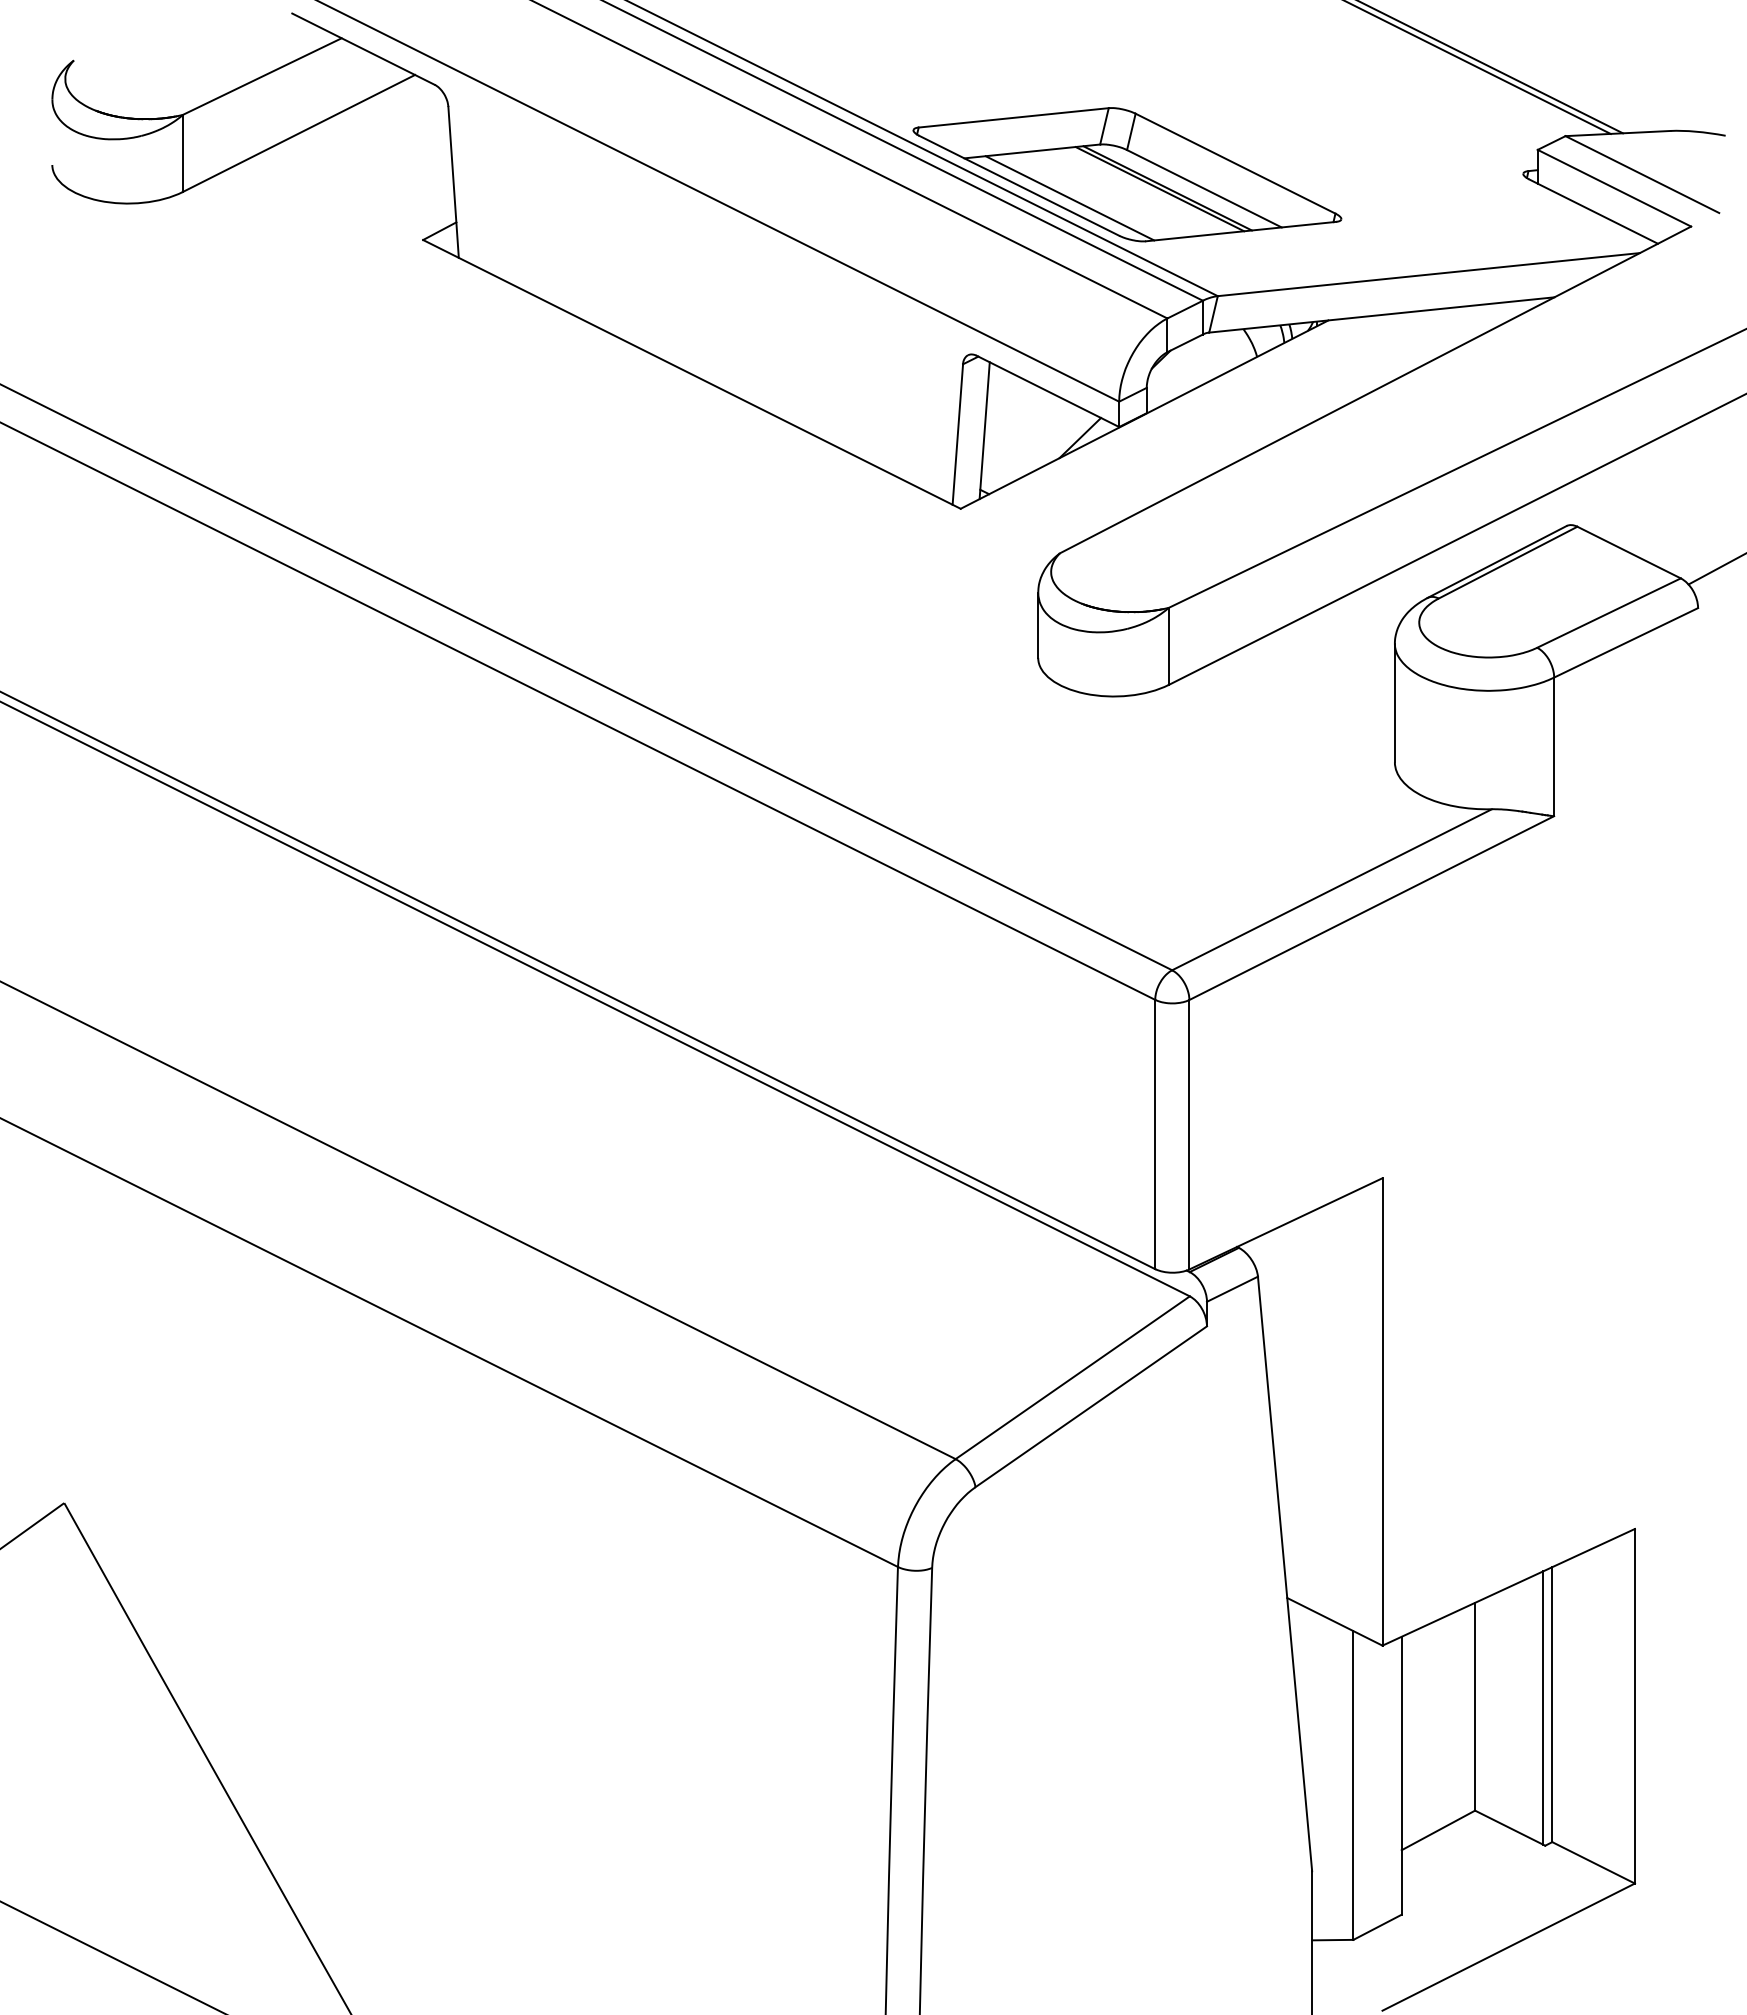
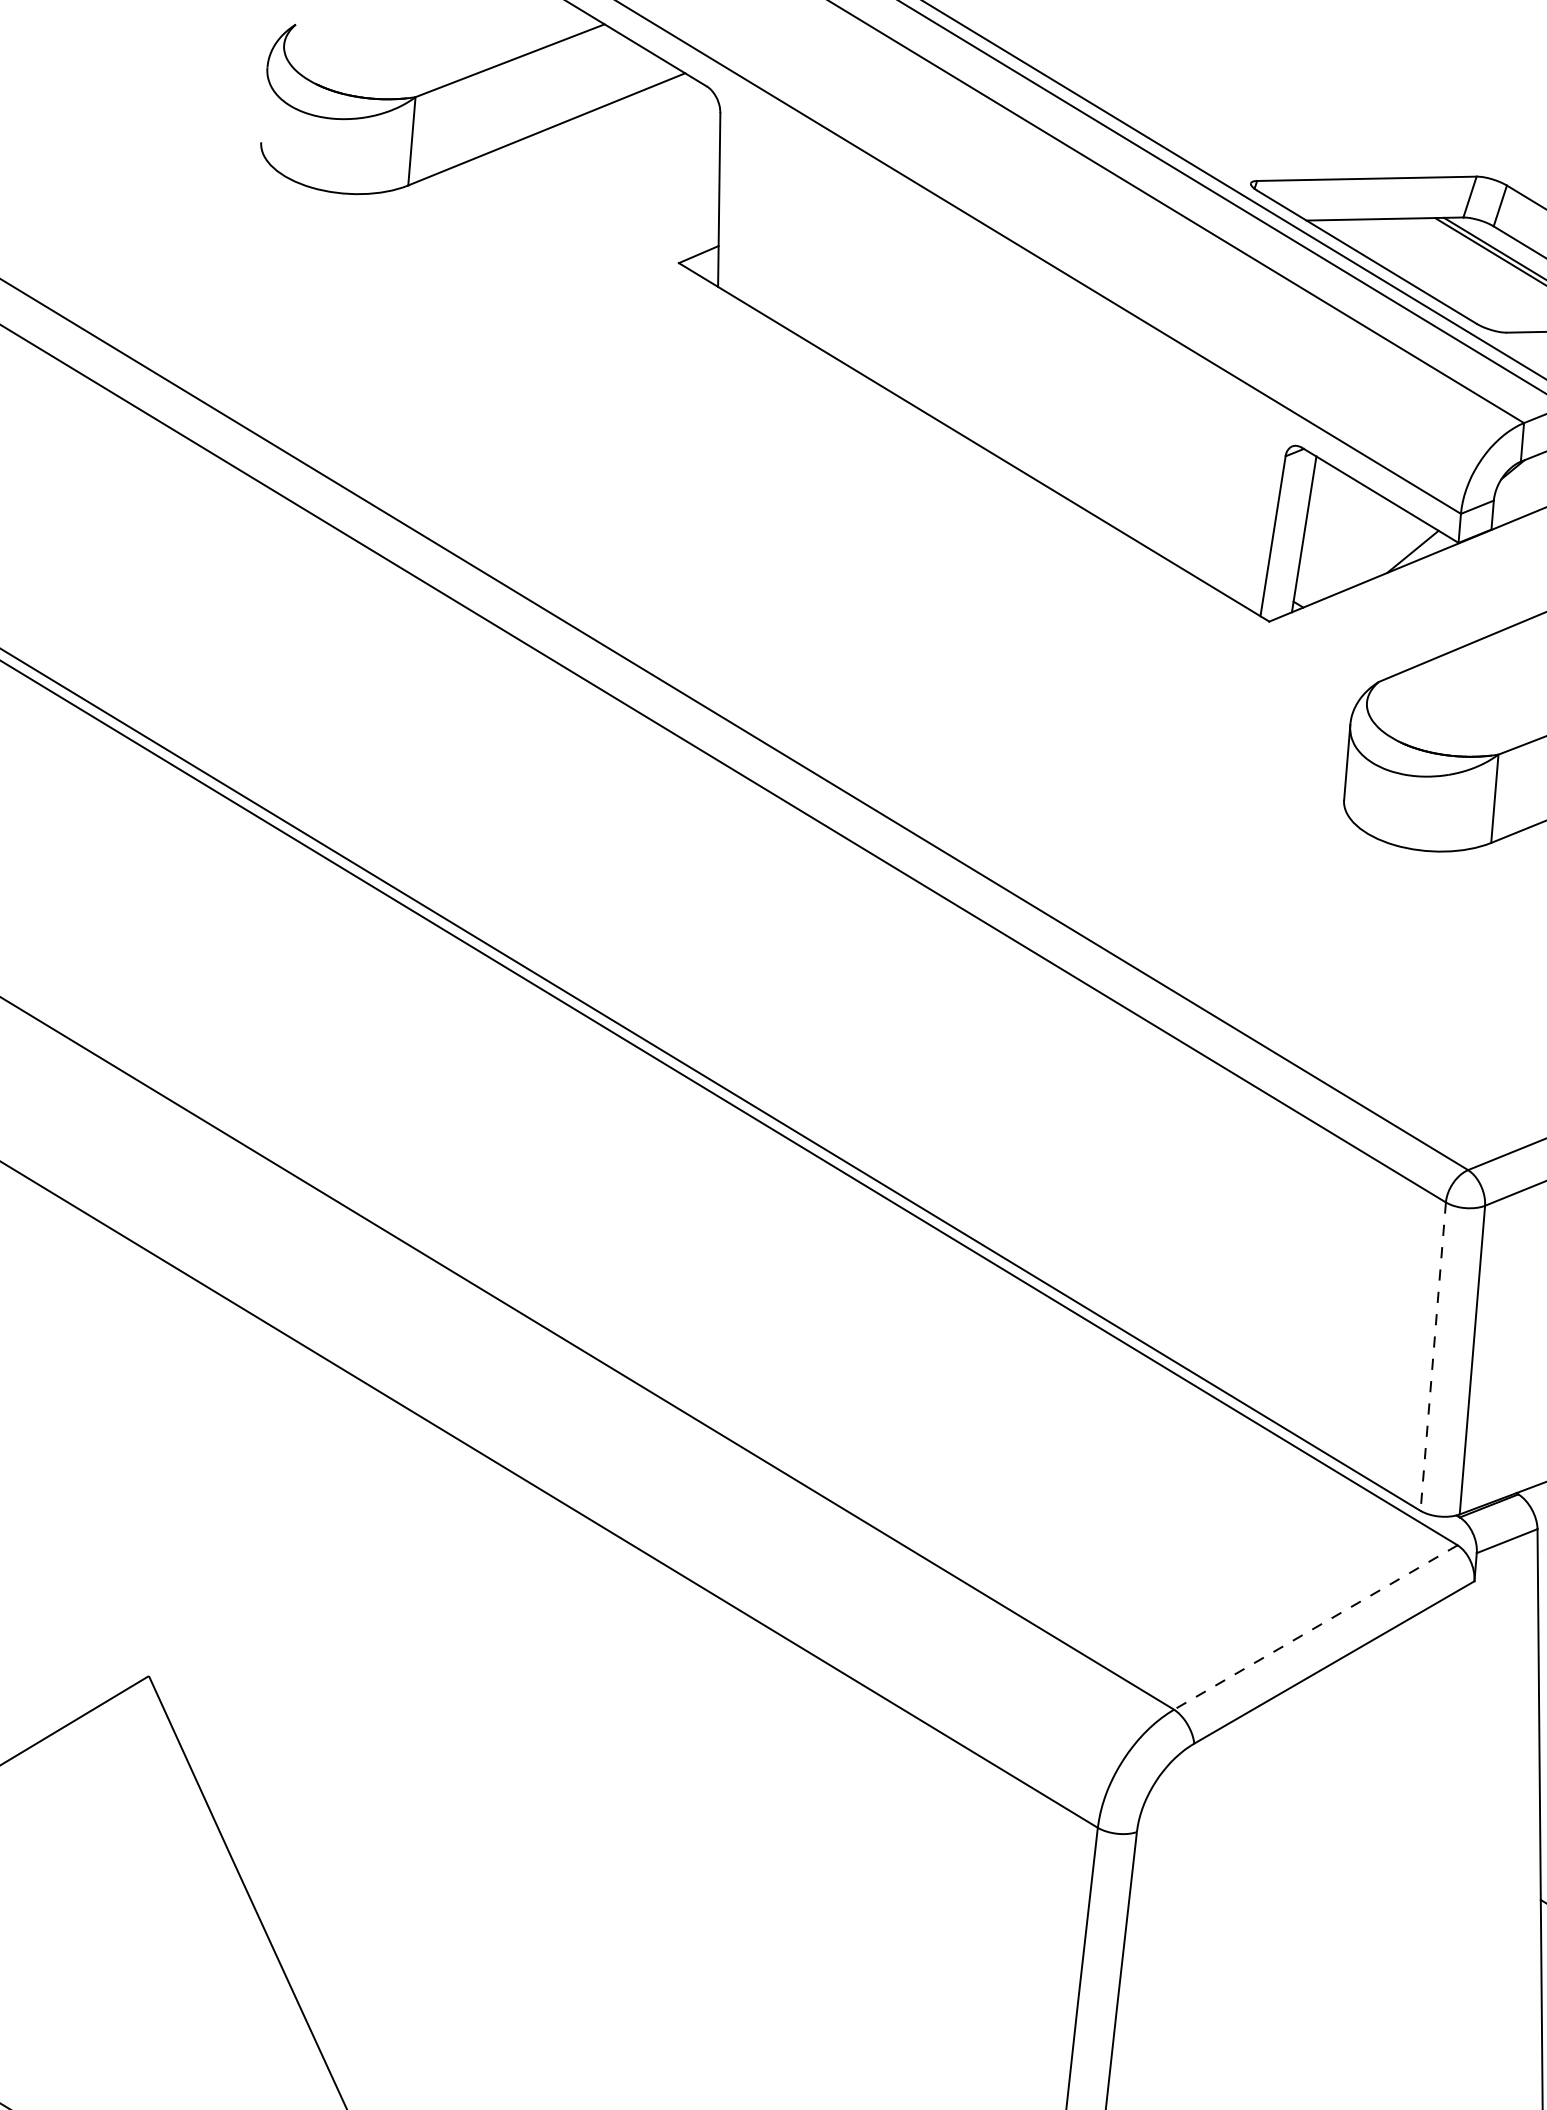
line: (1069, 198) -> (1423, 276), removed
line: (1155, 1134) -> (1433, 1356), solid -> dashed
line: (1072, 1377) -> (1315, 1627), solid -> dashed

